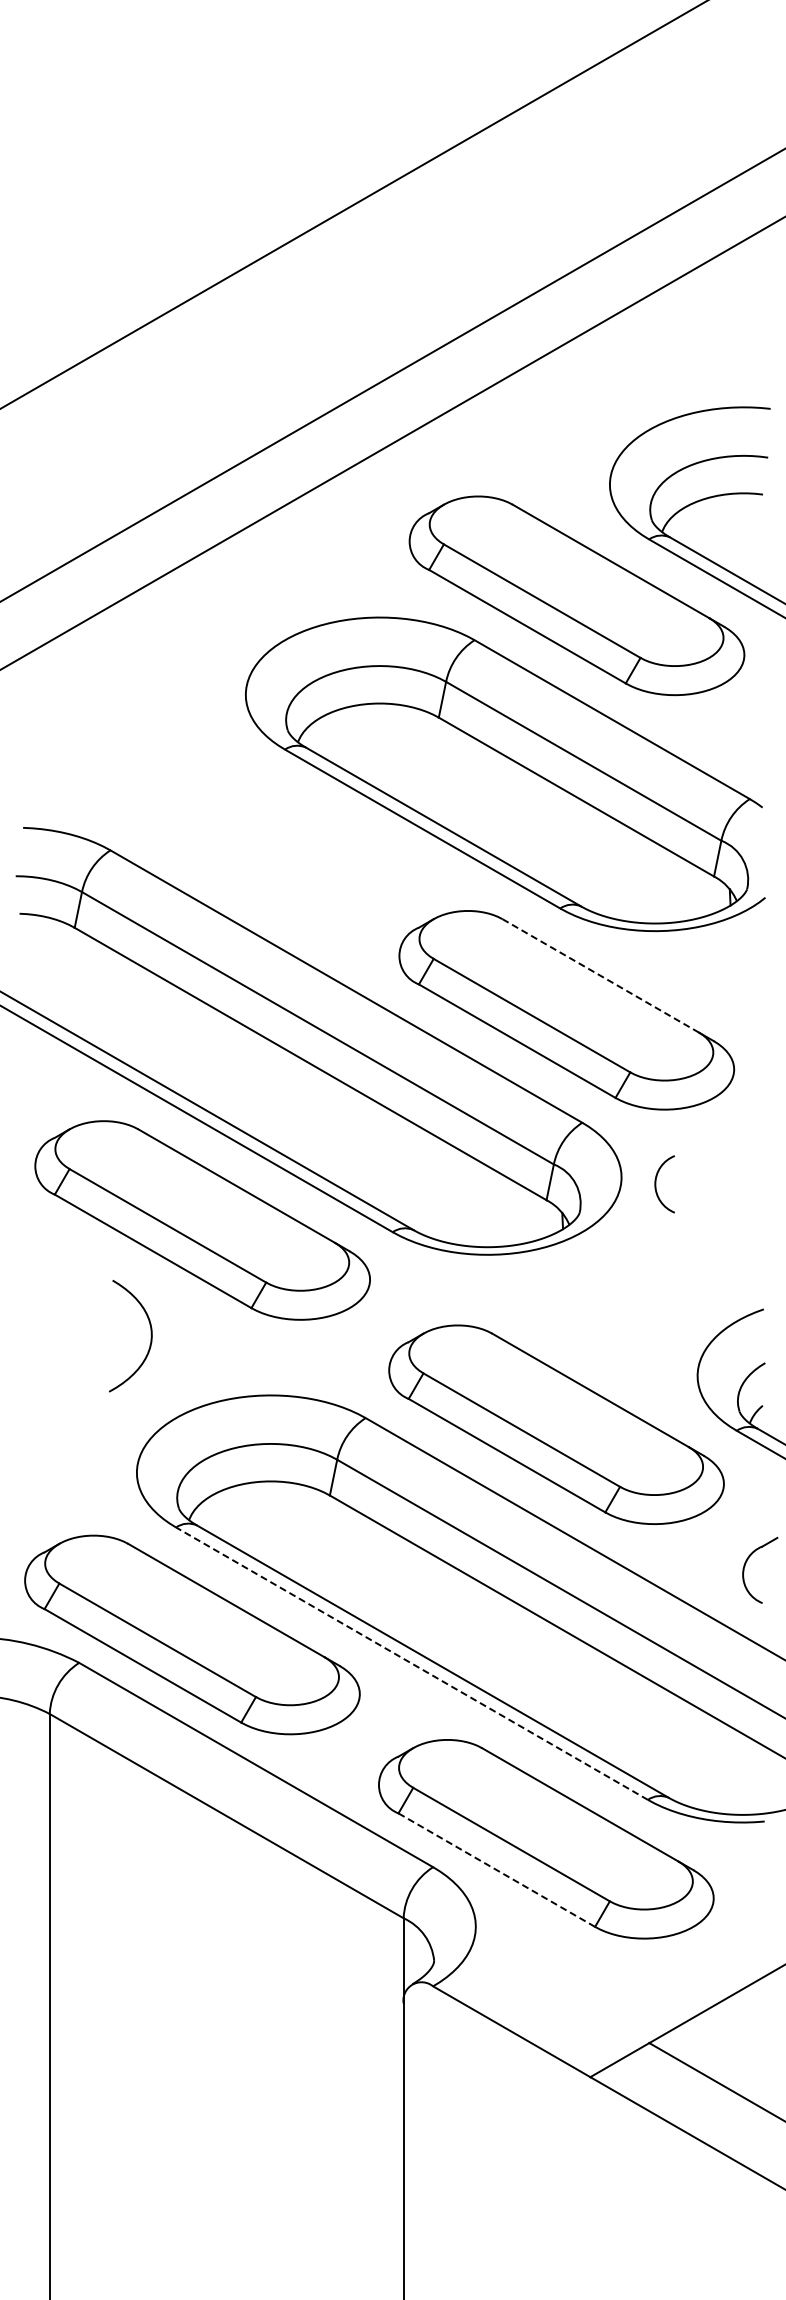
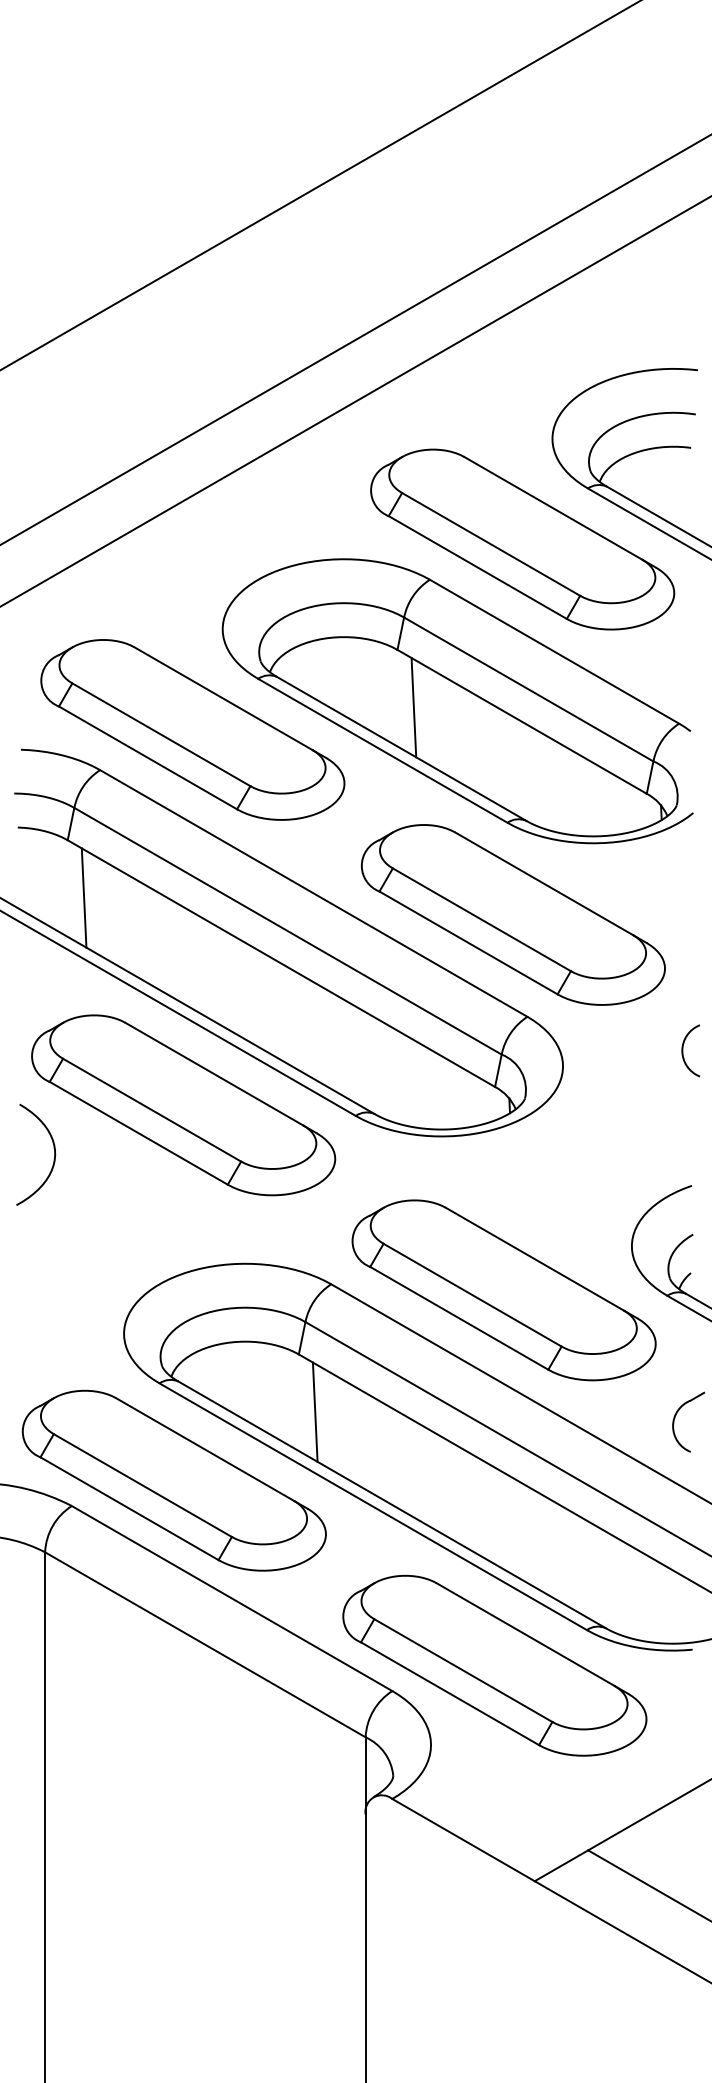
line: (456, 781) -> (413, 707), added
part: (212, 805) -> (192, 729), added
line: (600, 975) -> (543, 883), dashed -> solid
line: (92, 991) -> (83, 897), added
arc: (656, 1184) -> (683, 1051), moved
curve: (150, 1334) -> (53, 1153), moved
line: (347, 1559) -> (314, 1412), added
line: (411, 1663) -> (372, 1506), dashed -> solid
line: (496, 1870) -> (449, 1694), dashed -> solid

